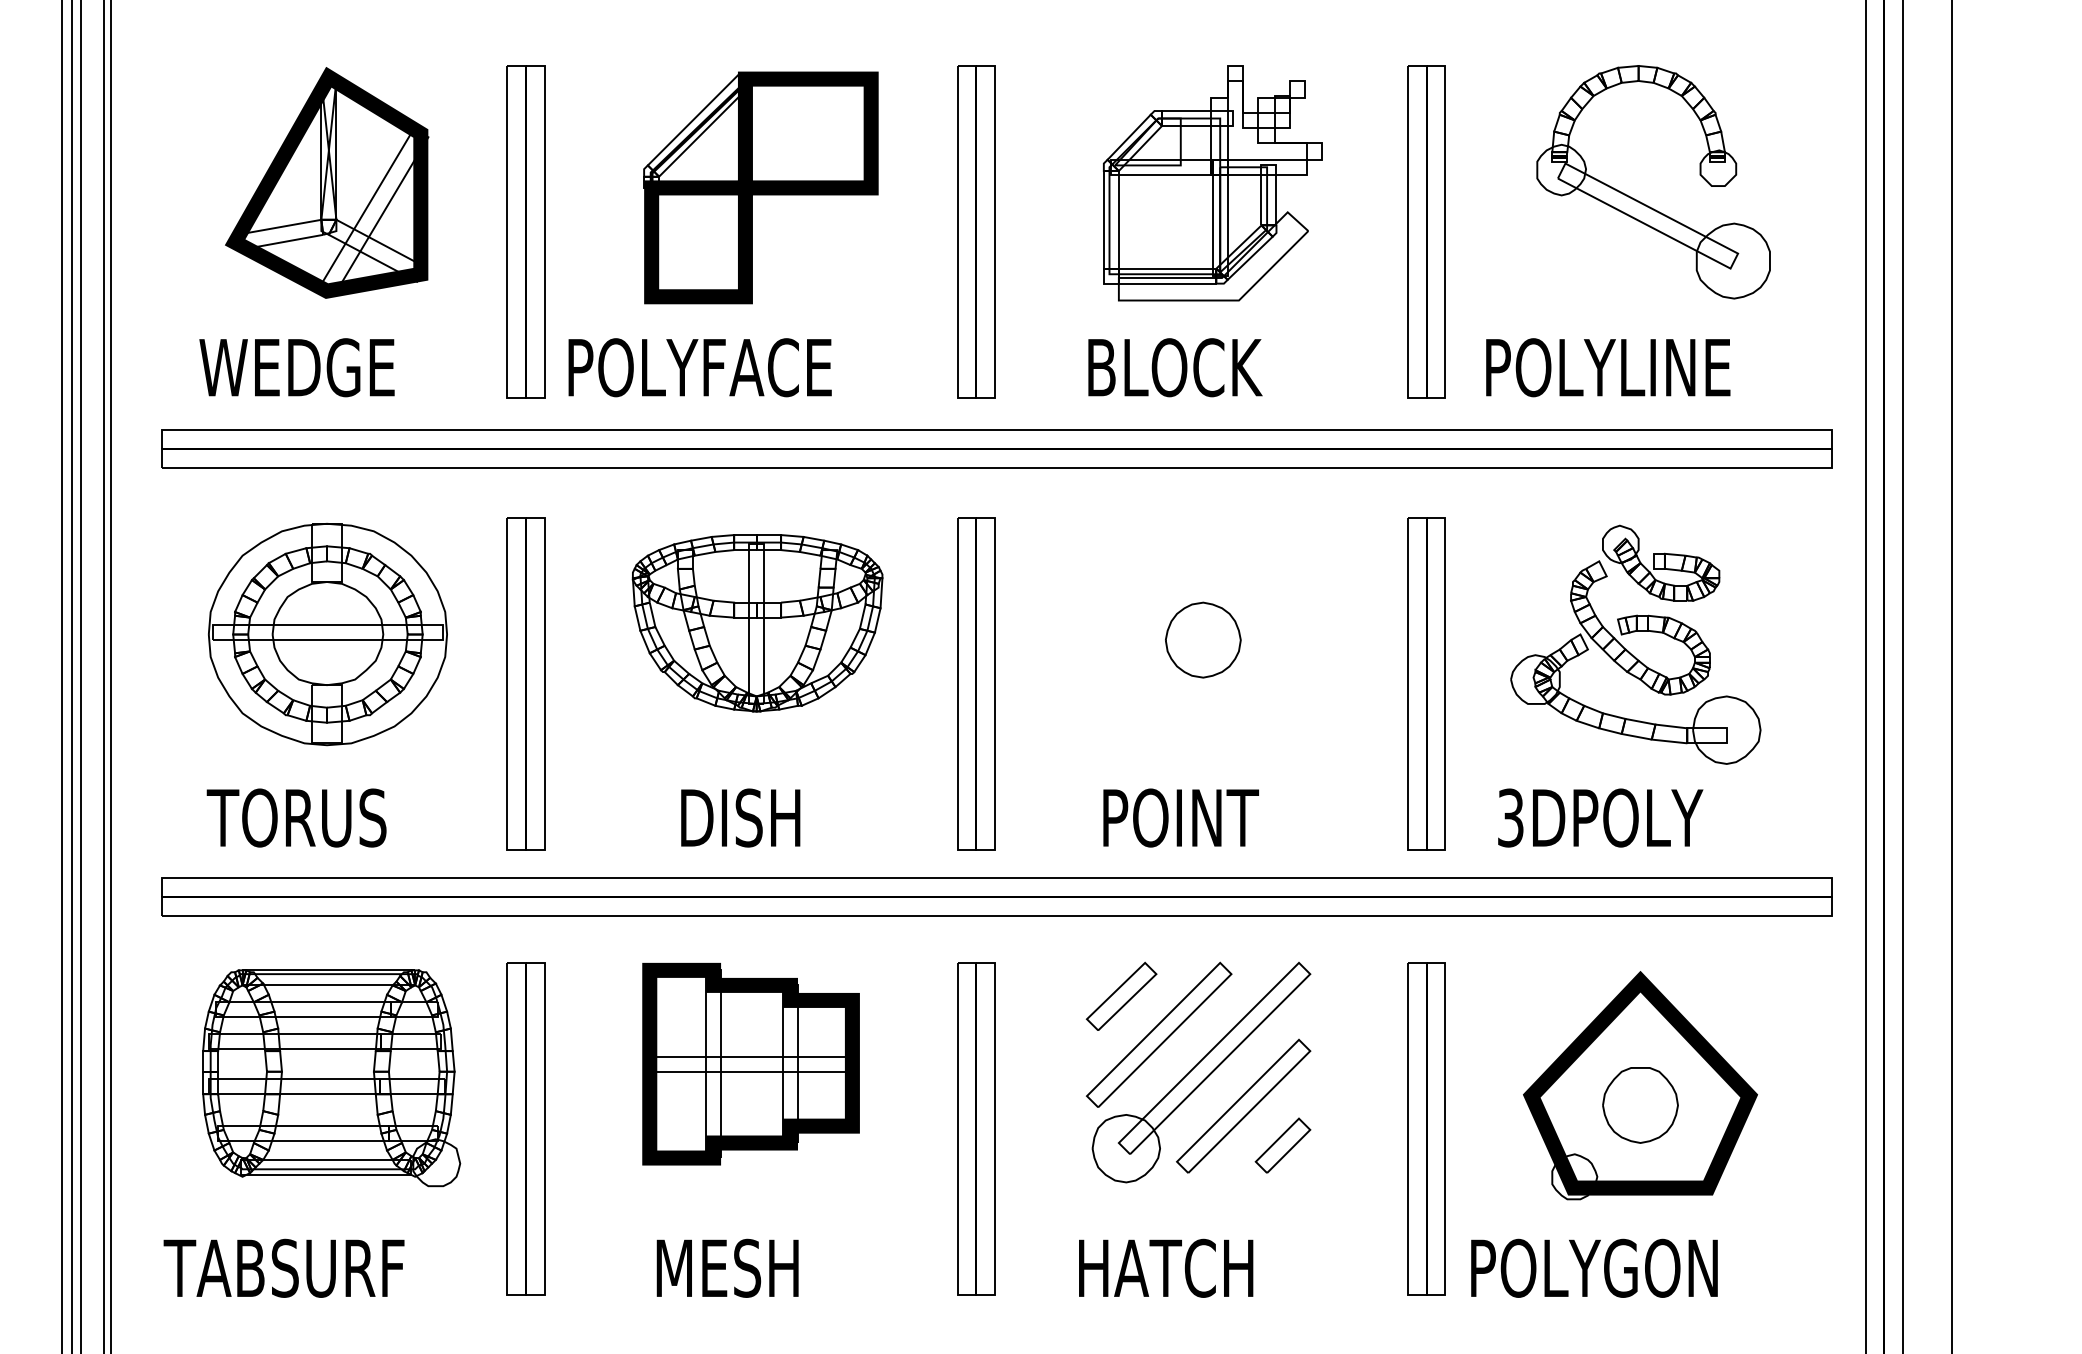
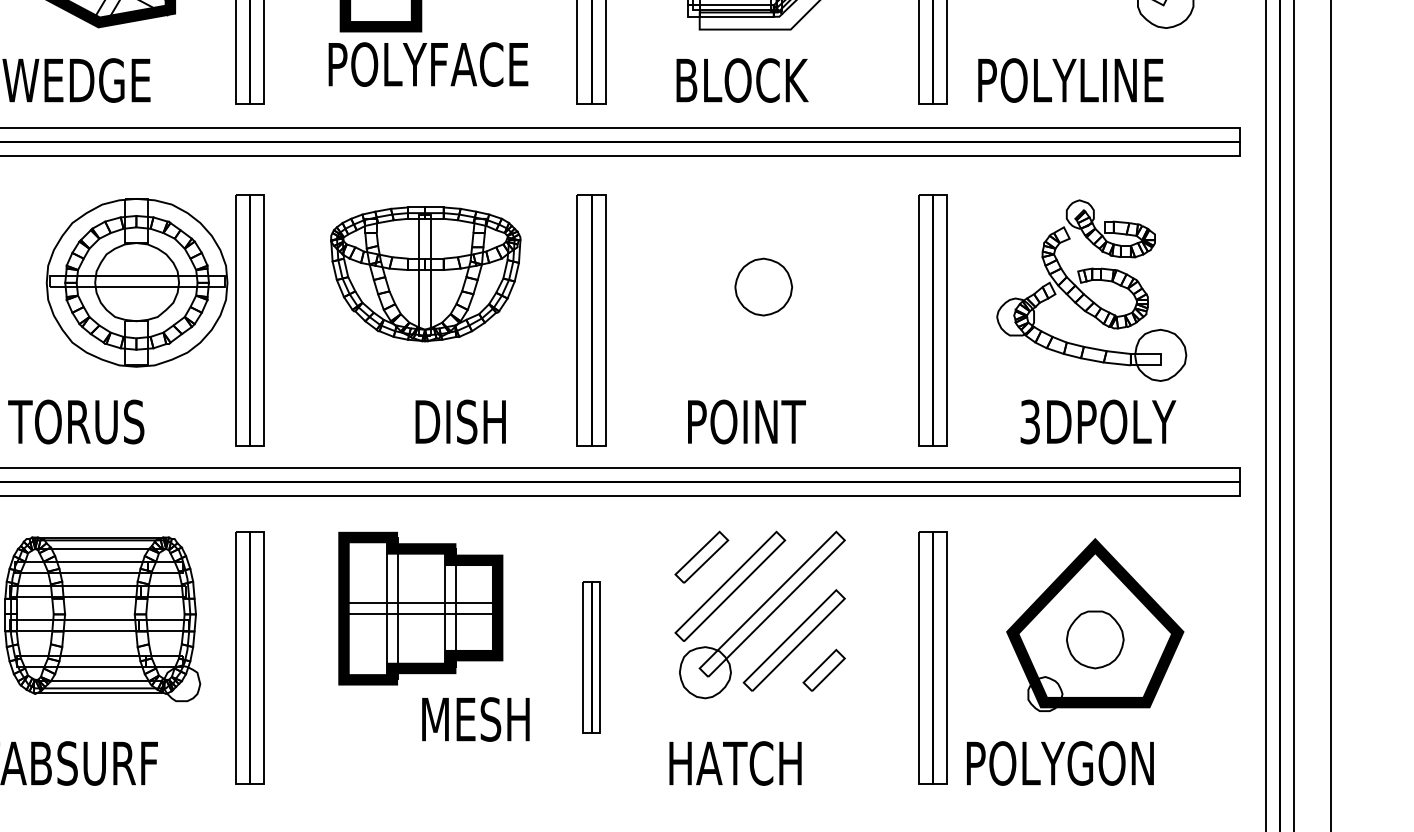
text: (699, 367) -> (427, 64), moved
part: (327, 634) -> (136, 282), moved
text: (740, 817) -> (460, 421), moved
text: (1600, 817) -> (1098, 421), moved
part: (976, 1128) -> (591, 657), size x0.6
text: (727, 1267) -> (475, 718), moved

